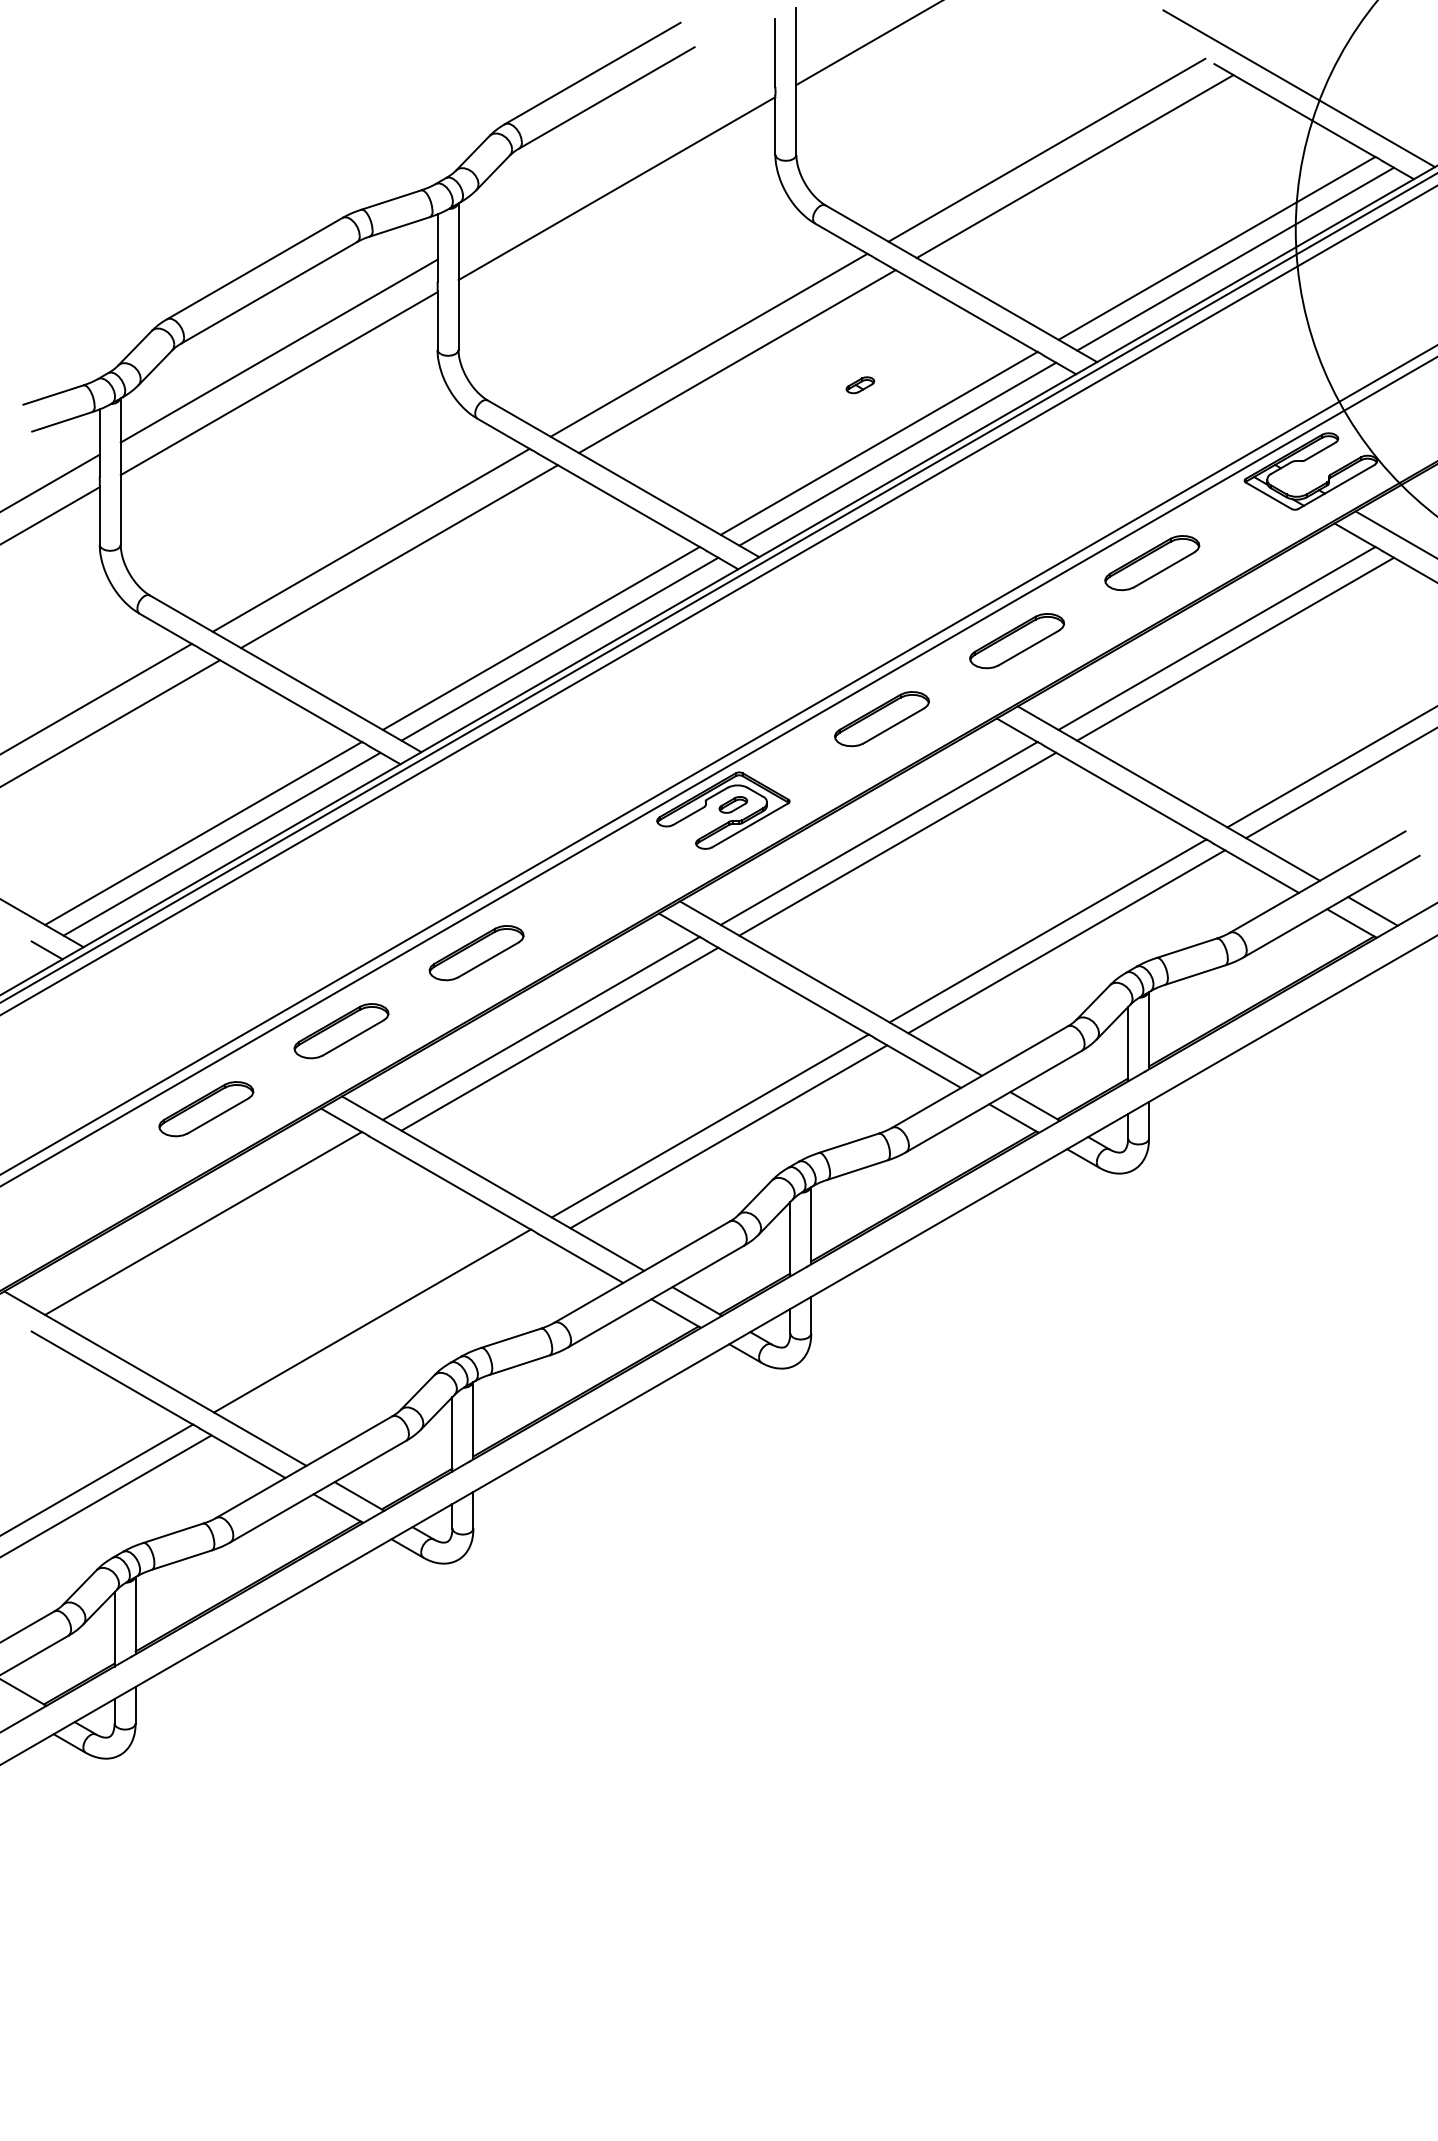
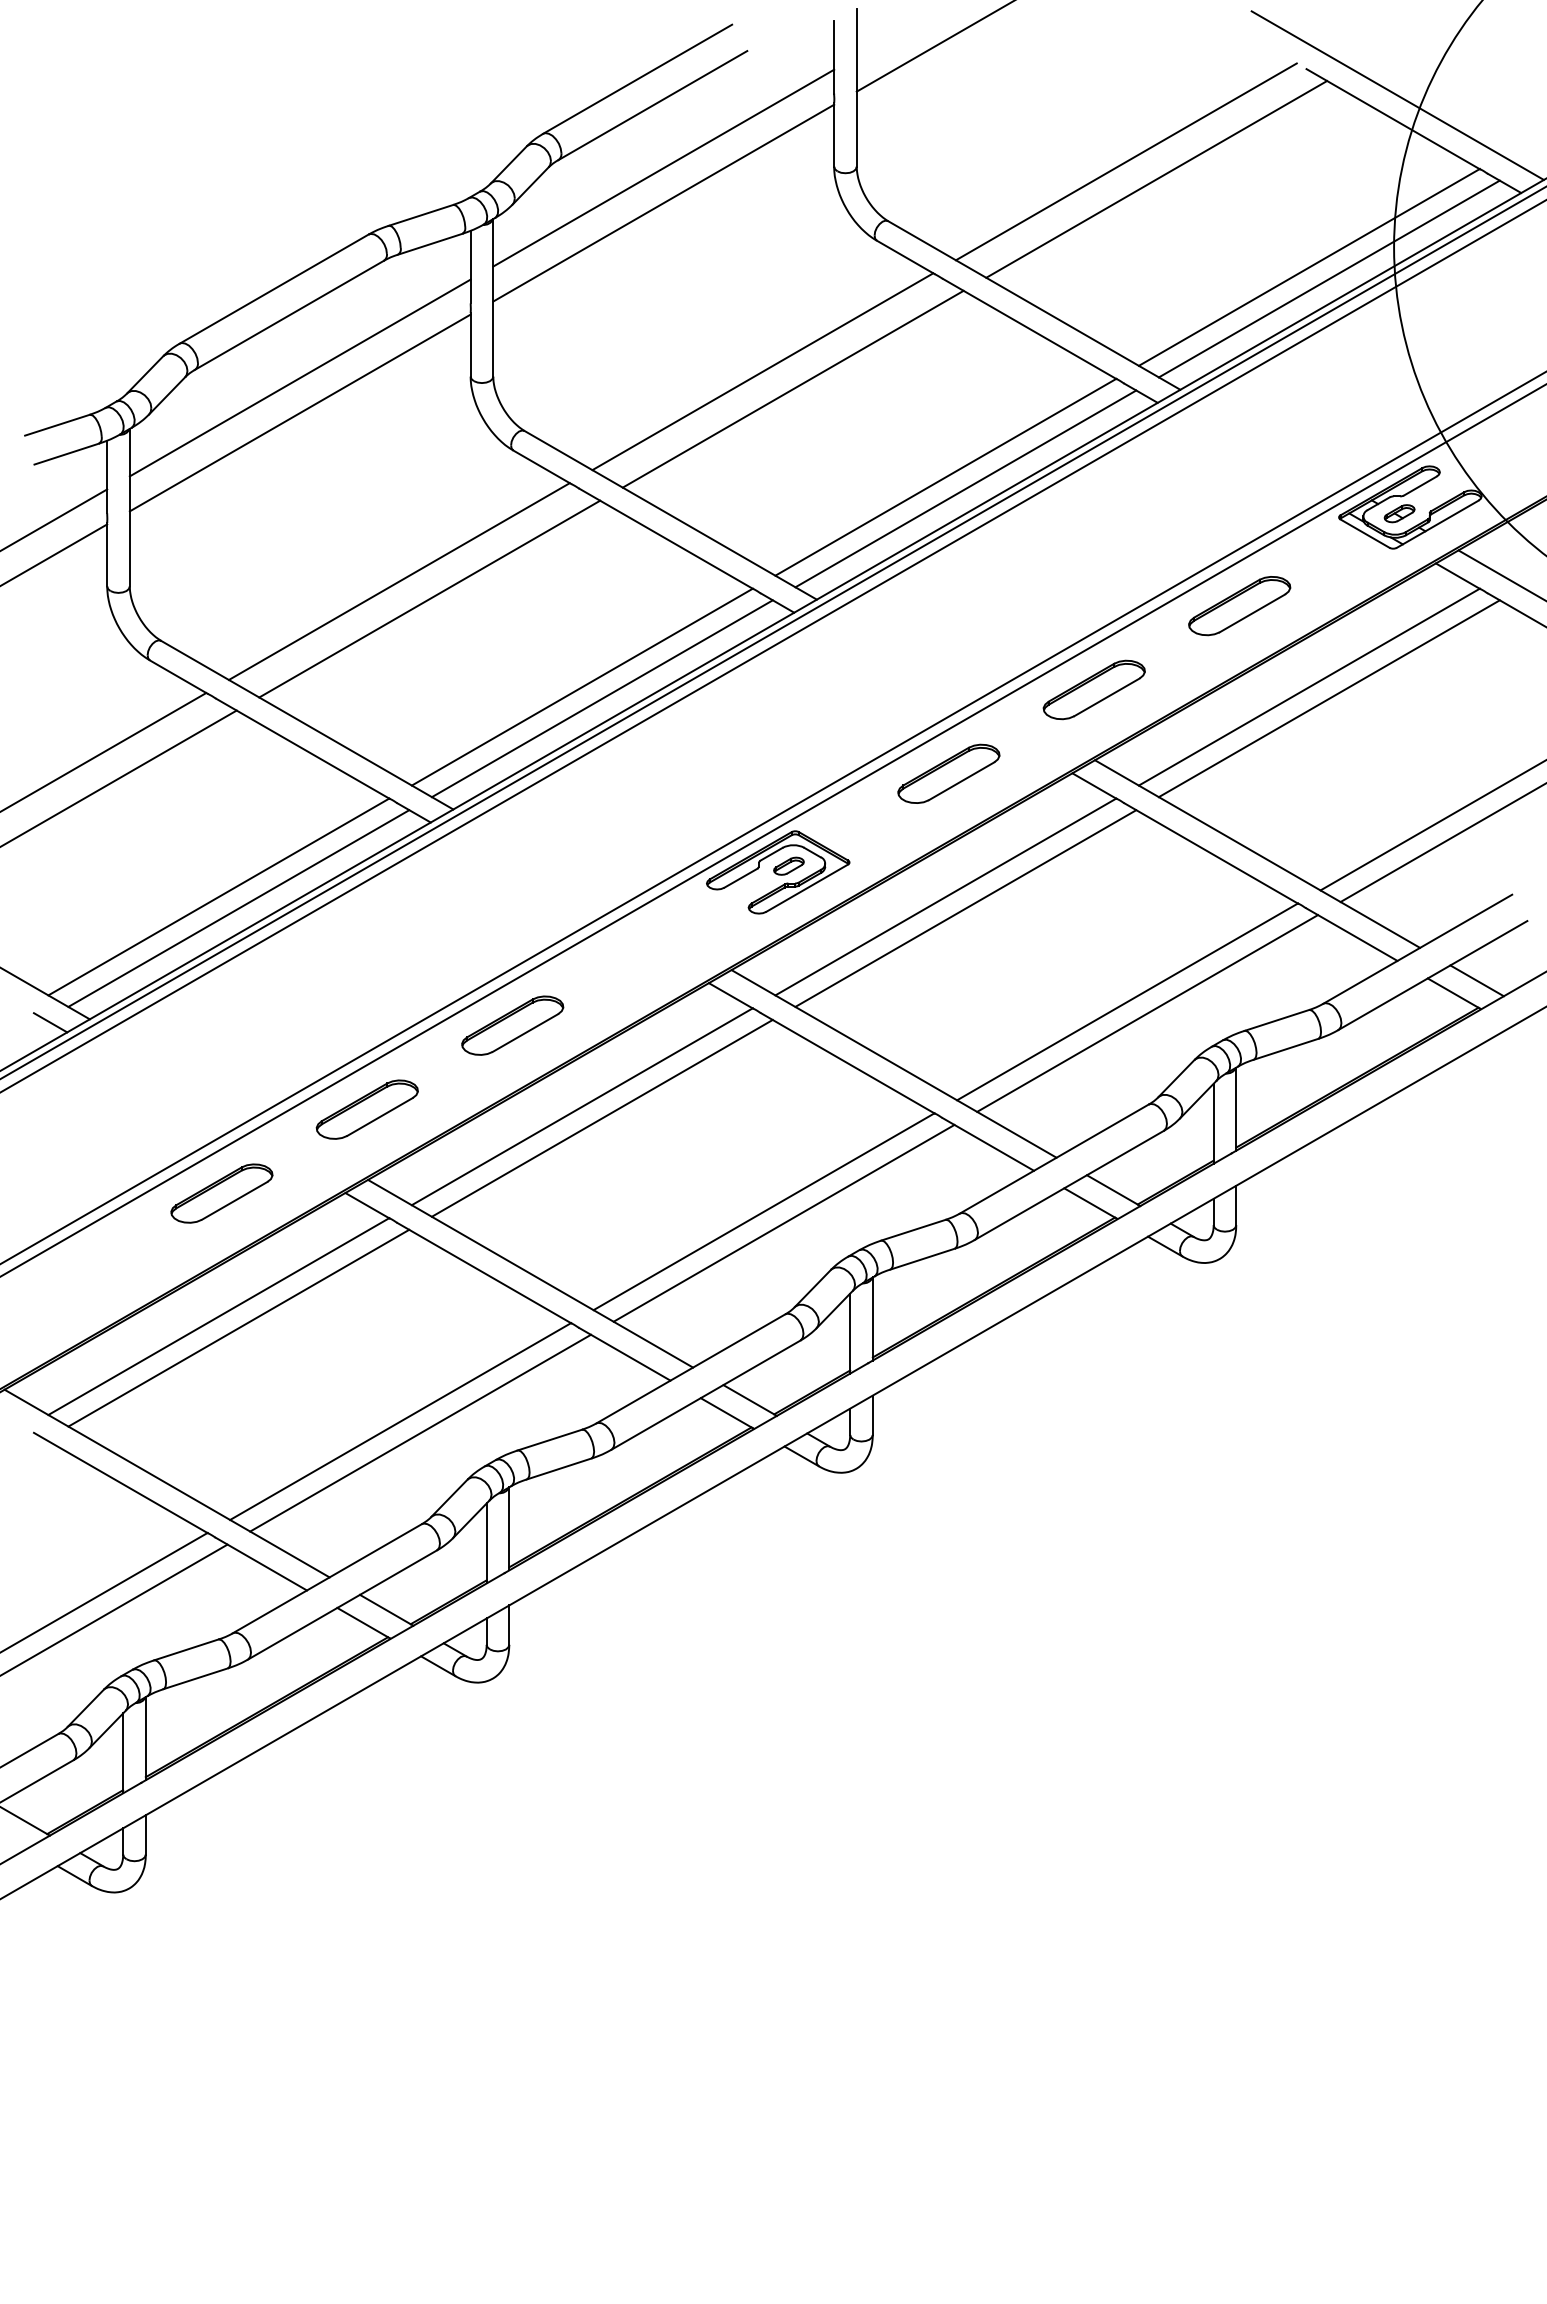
line: (616, 155) -> (663, 167), added
part: (860, 385) -> (1399, 513), moved
line: (221, 1233) -> (238, 1327), added
line: (390, 1331) -> (420, 1432), added

